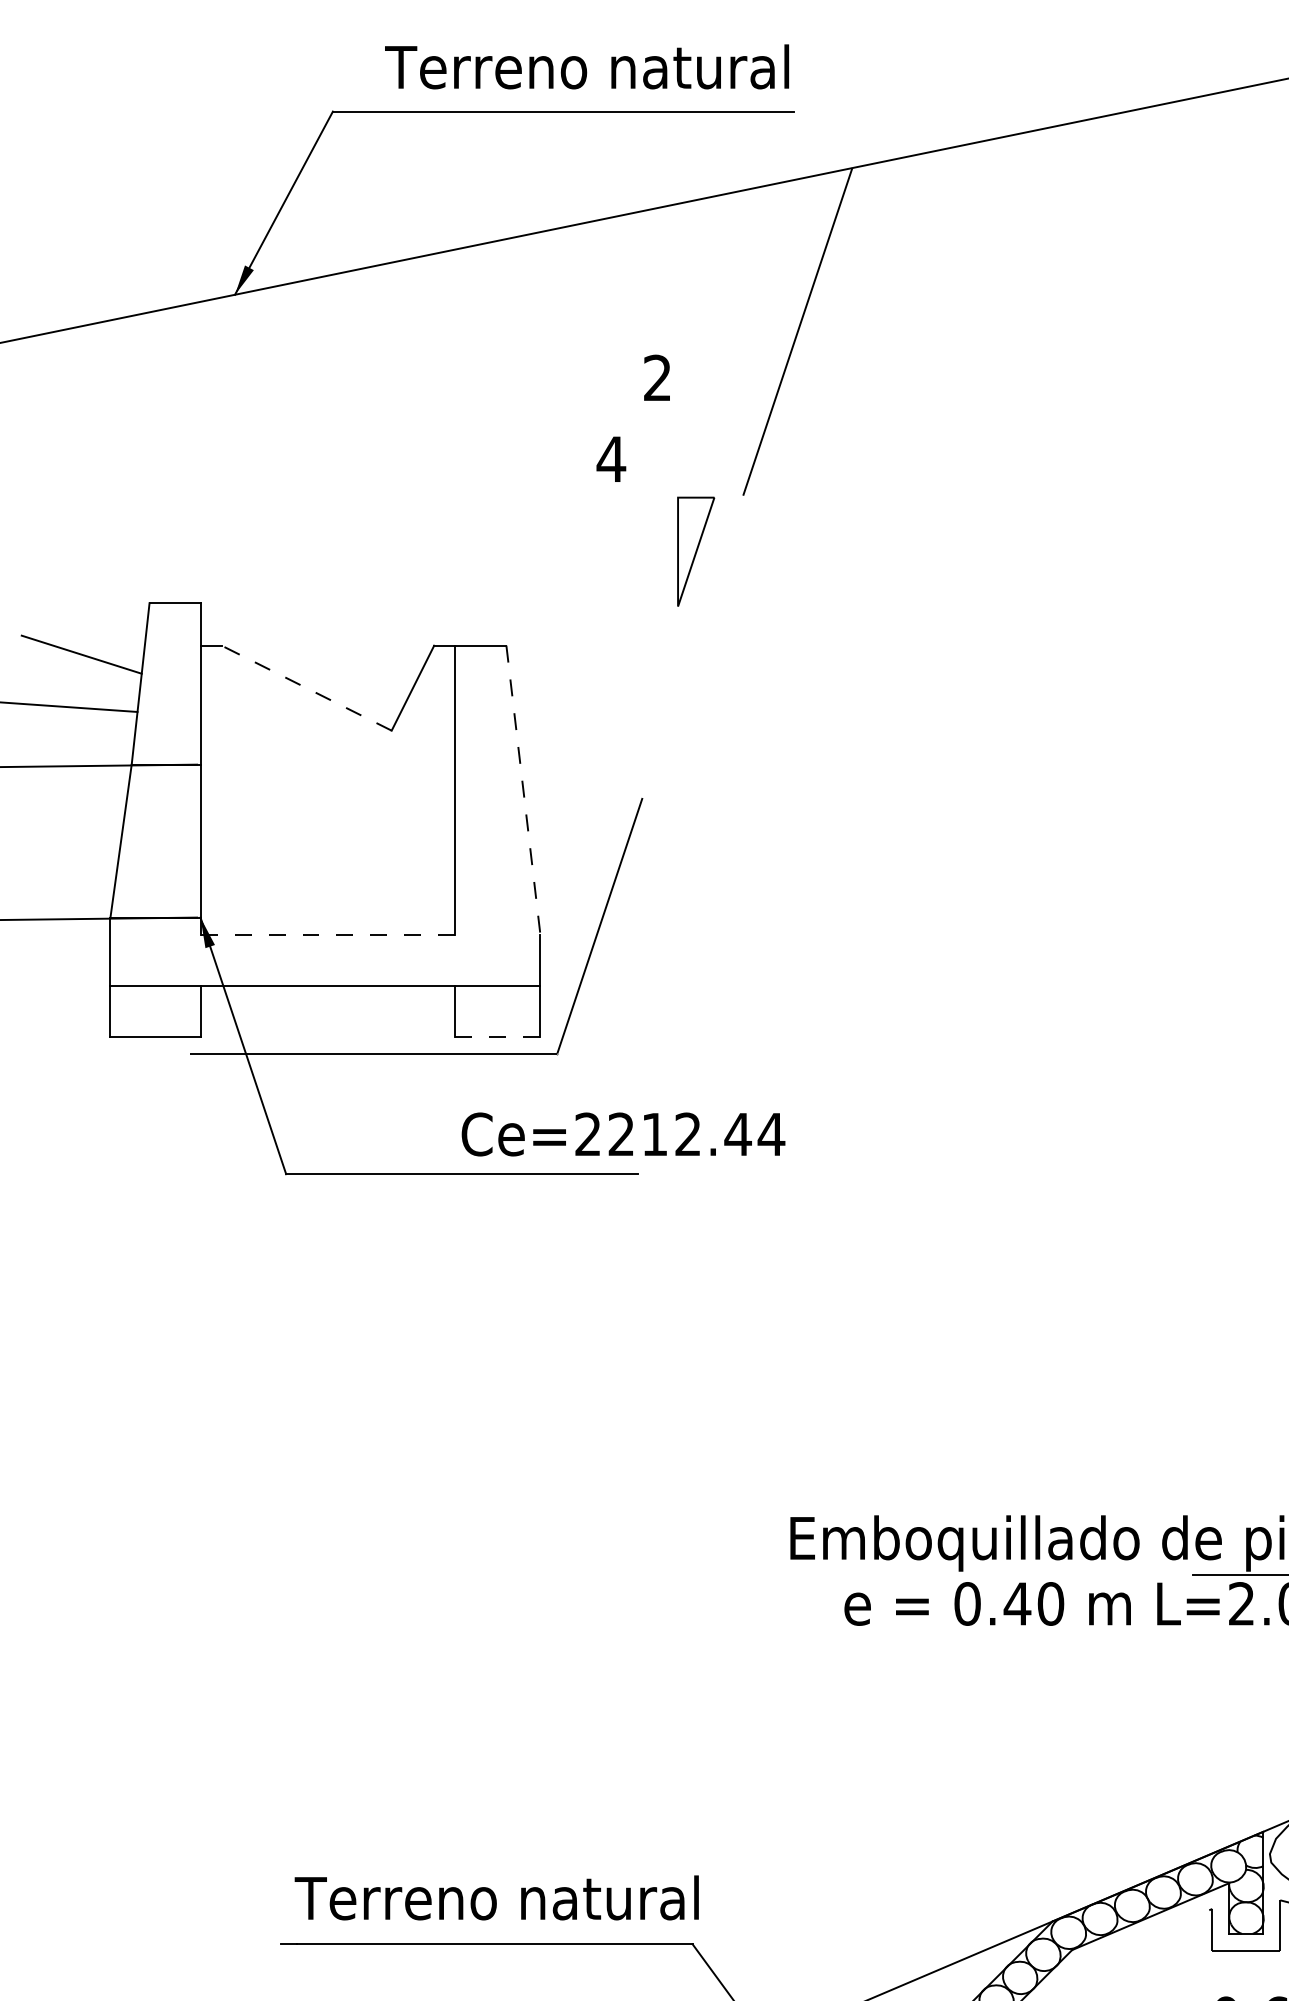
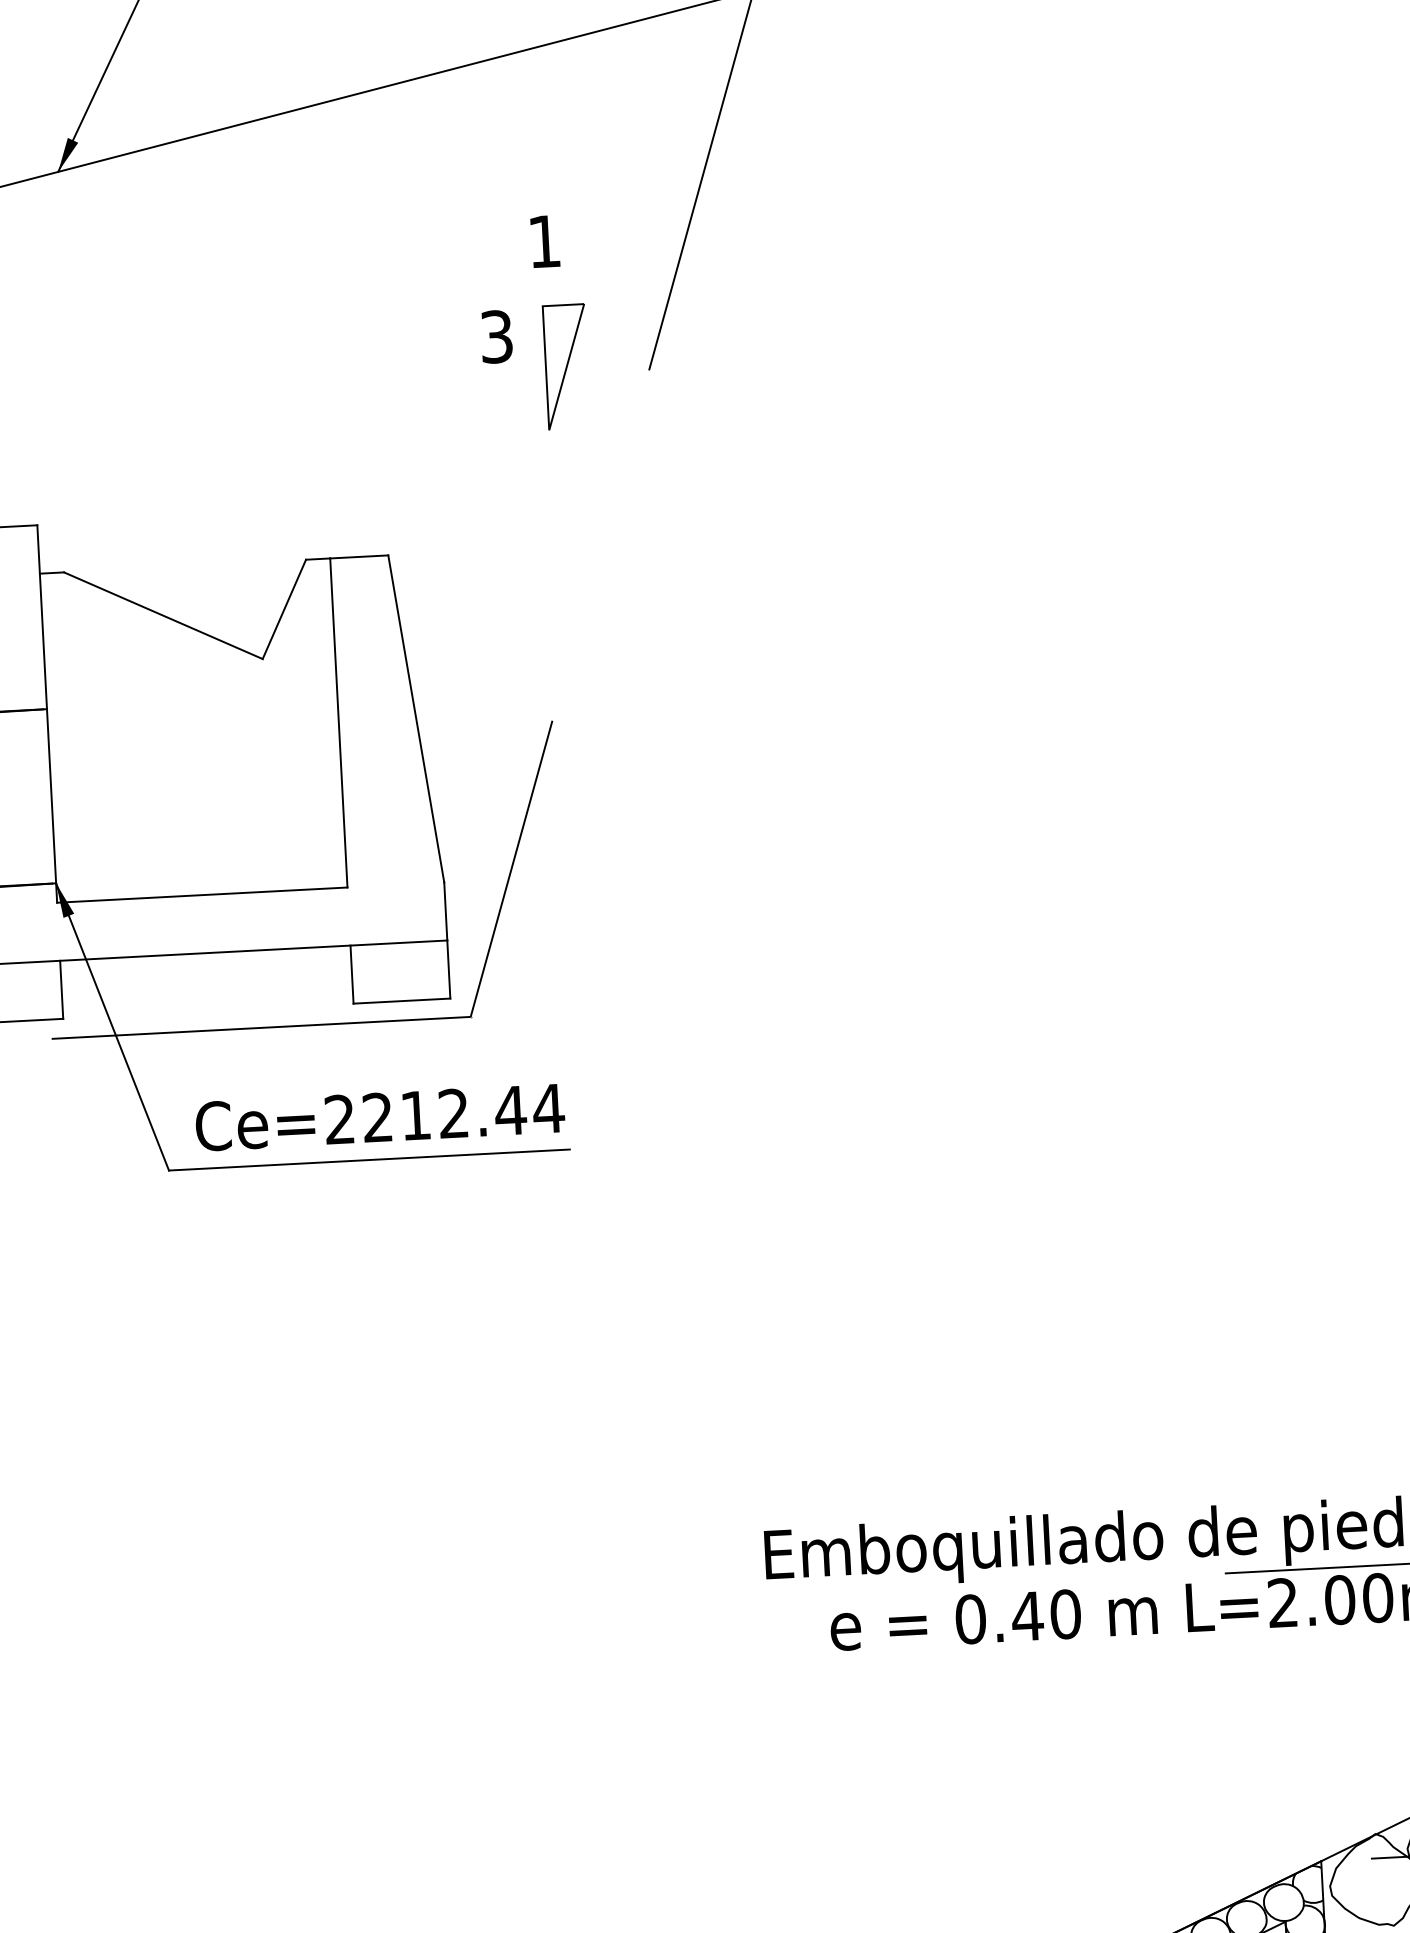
text: (657, 377) -> (544, 240), 2 -> 1
text: (611, 458) -> (496, 335), 4 -> 3
part: (696, 551) -> (566, 366), moved
line: (306, 688) -> (163, 616), dashed -> solid
line: (523, 790) -> (416, 719), dashed -> solid
line: (328, 934) -> (202, 894), dashed -> solid
line: (497, 1036) -> (401, 1001), dashed -> solid
text: (623, 1134) -> (380, 1117), moved

